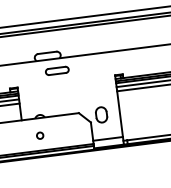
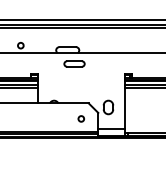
circle: (39, 135) -> (80, 118), moved

